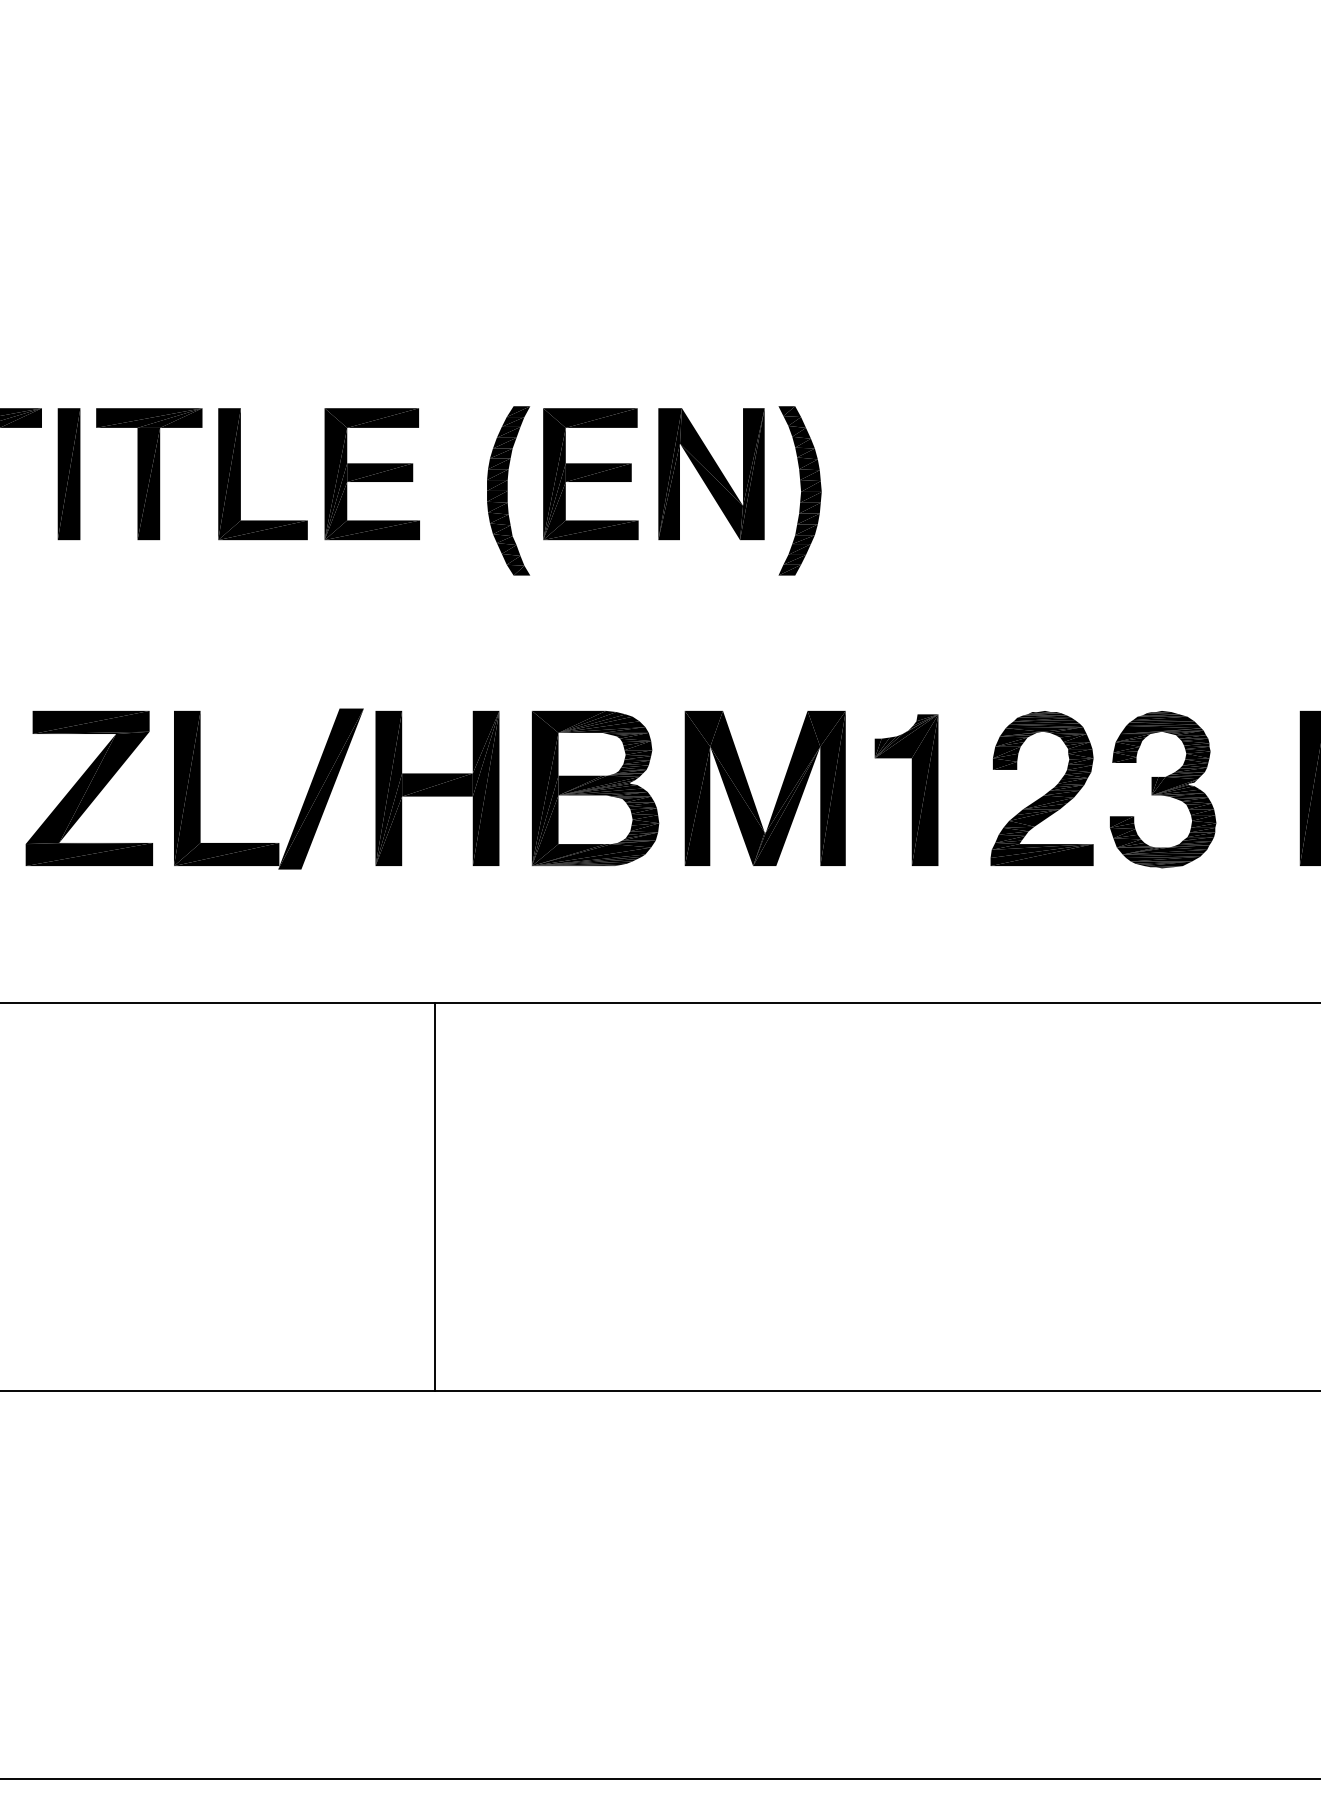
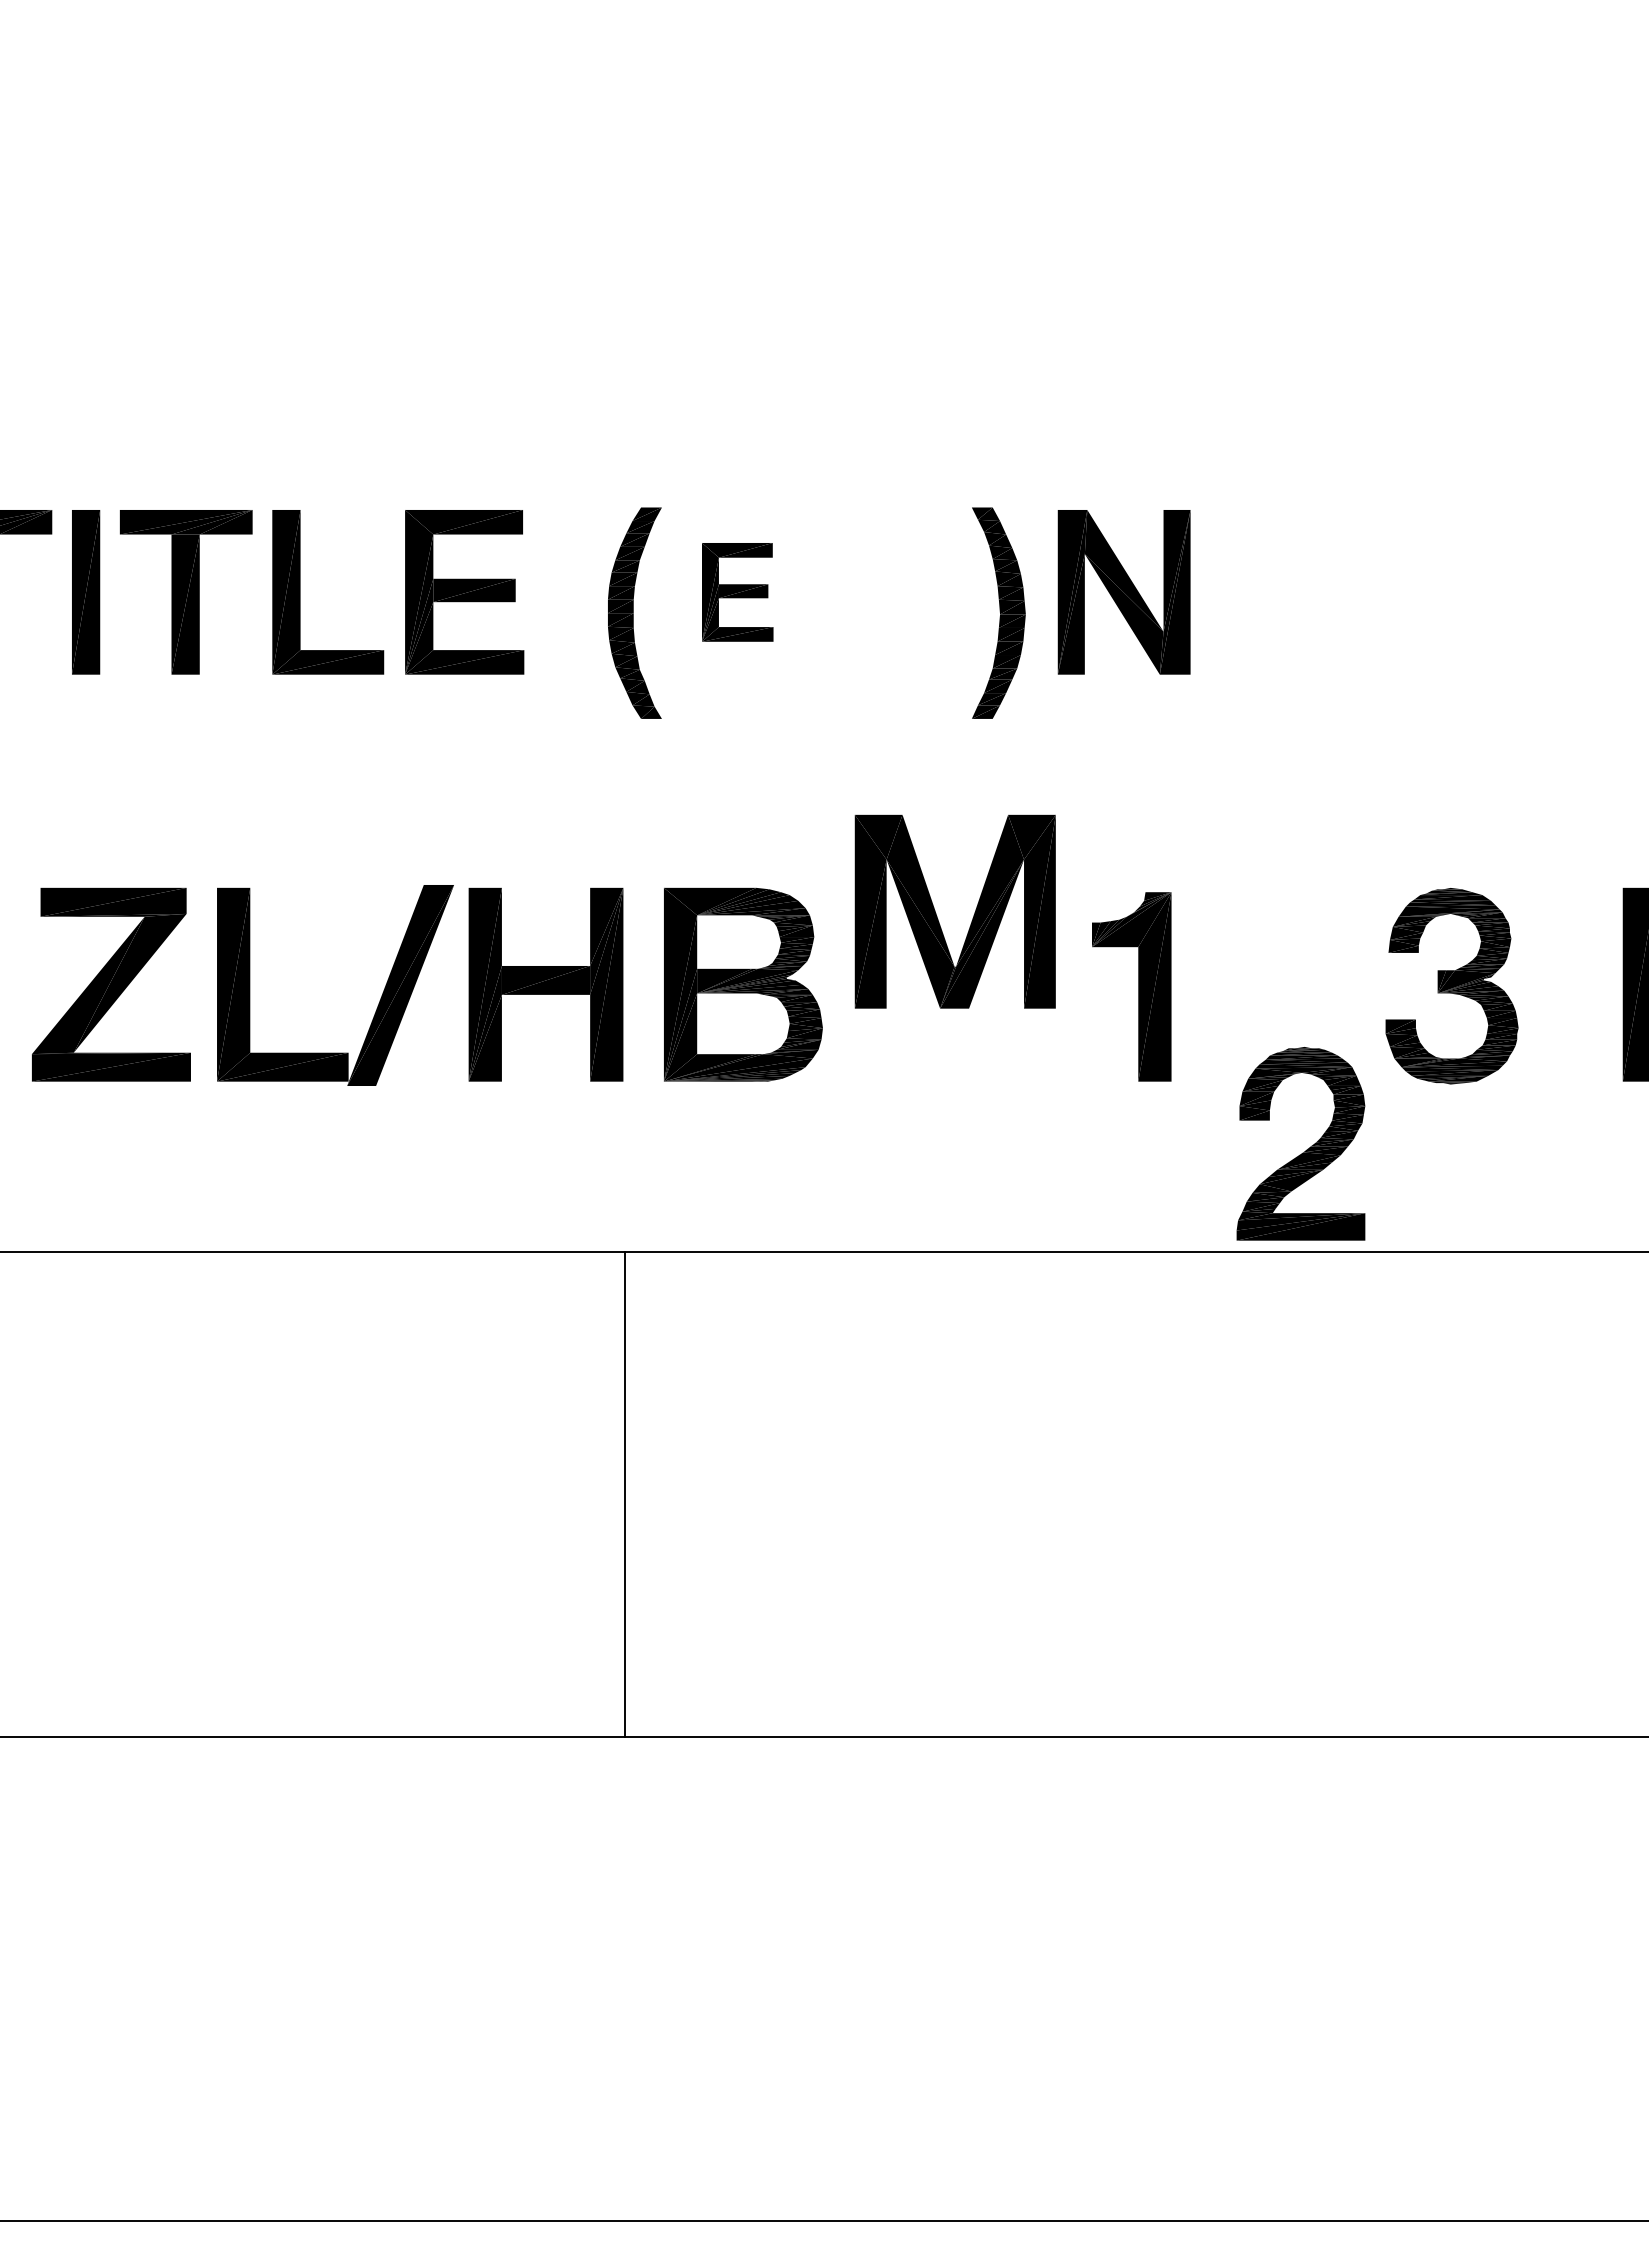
part: (590, 474) -> (737, 592), size x0.6
part: (710, 474) -> (1123, 592), moved
part: (751, 792) -> (937, 916), moved
part: (1046, 793) -> (1306, 1149), moved
line: (435, 1196) -> (625, 1494), moved

